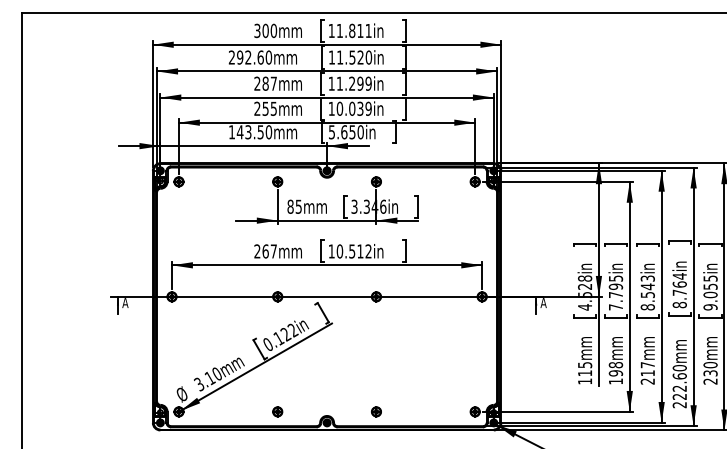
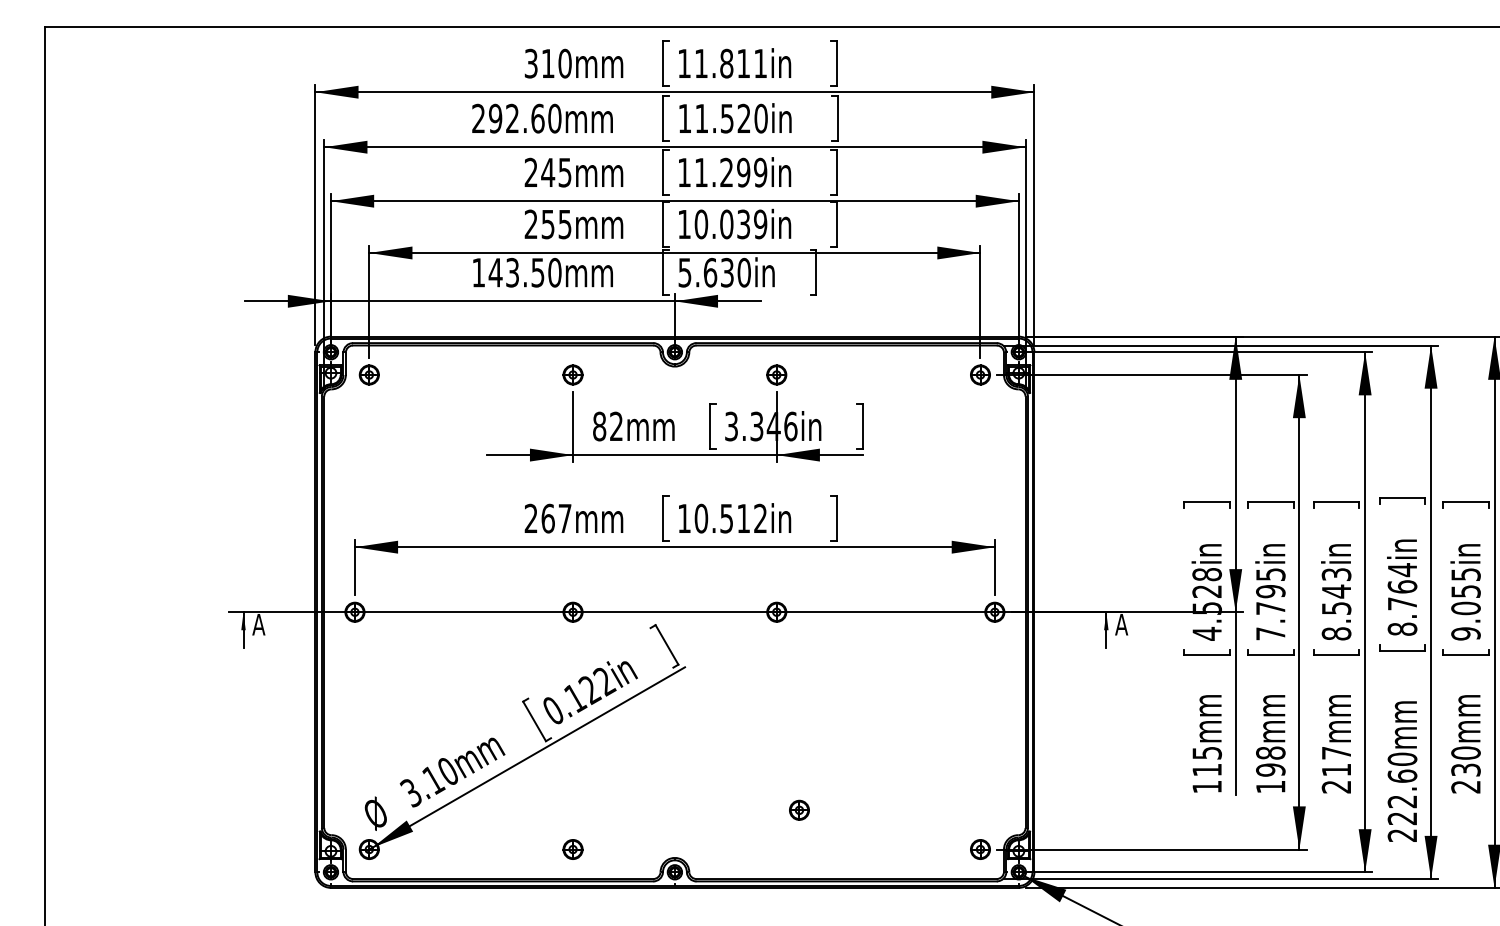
text: (265, 30) -> (547, 62), 300mm -> 310mm
text: (269, 83) -> (556, 172), 287mm -> 245mm
text: (352, 131) -> (727, 271), 5.650in -> 5.630in
text: (298, 206) -> (615, 425), 85mm -> 82mm
part: (376, 411) -> (799, 809), moved

